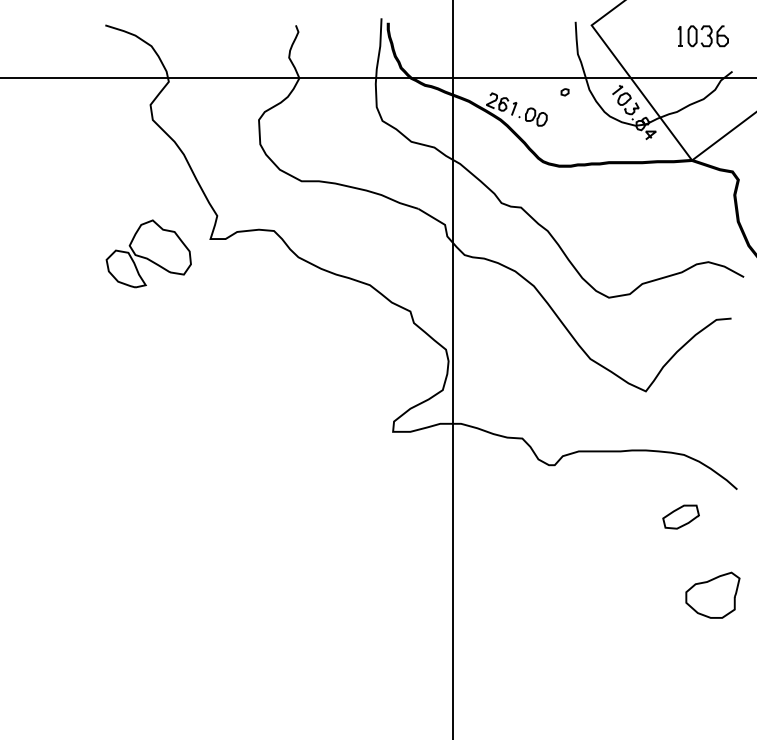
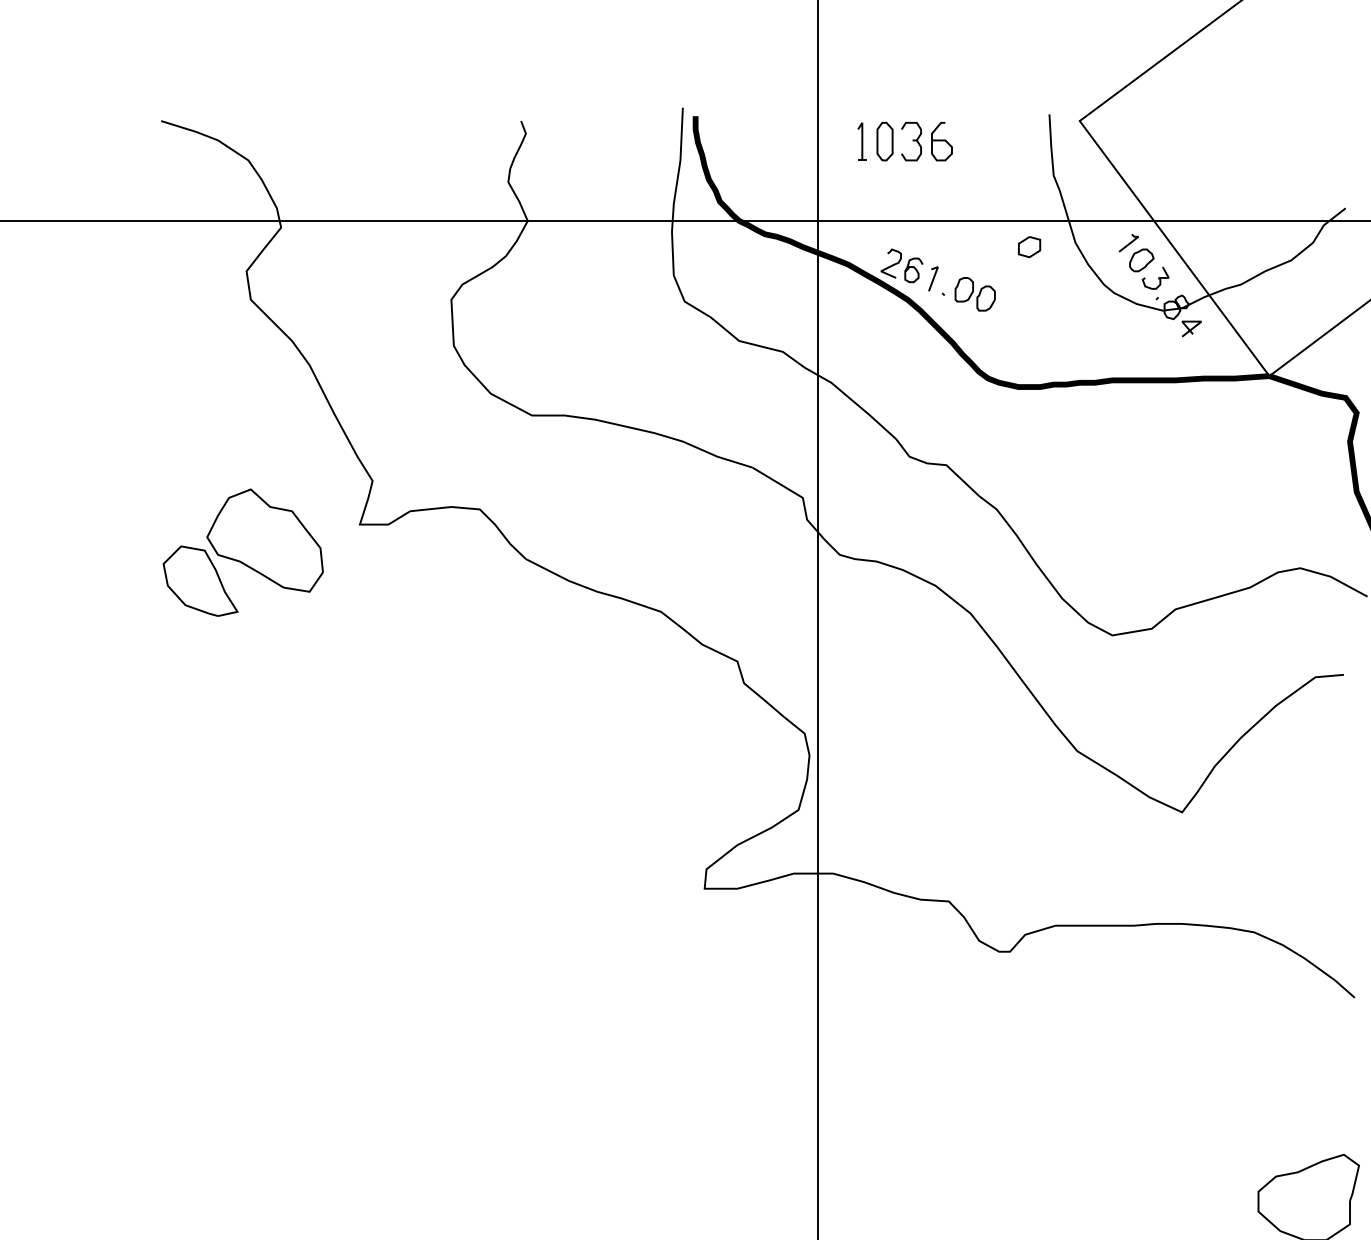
part: (702, 36) -> (903, 142), moved
part: (564, 92) -> (1028, 247), size x1.6
part: (680, 516) -> (1247, 1048), removed

